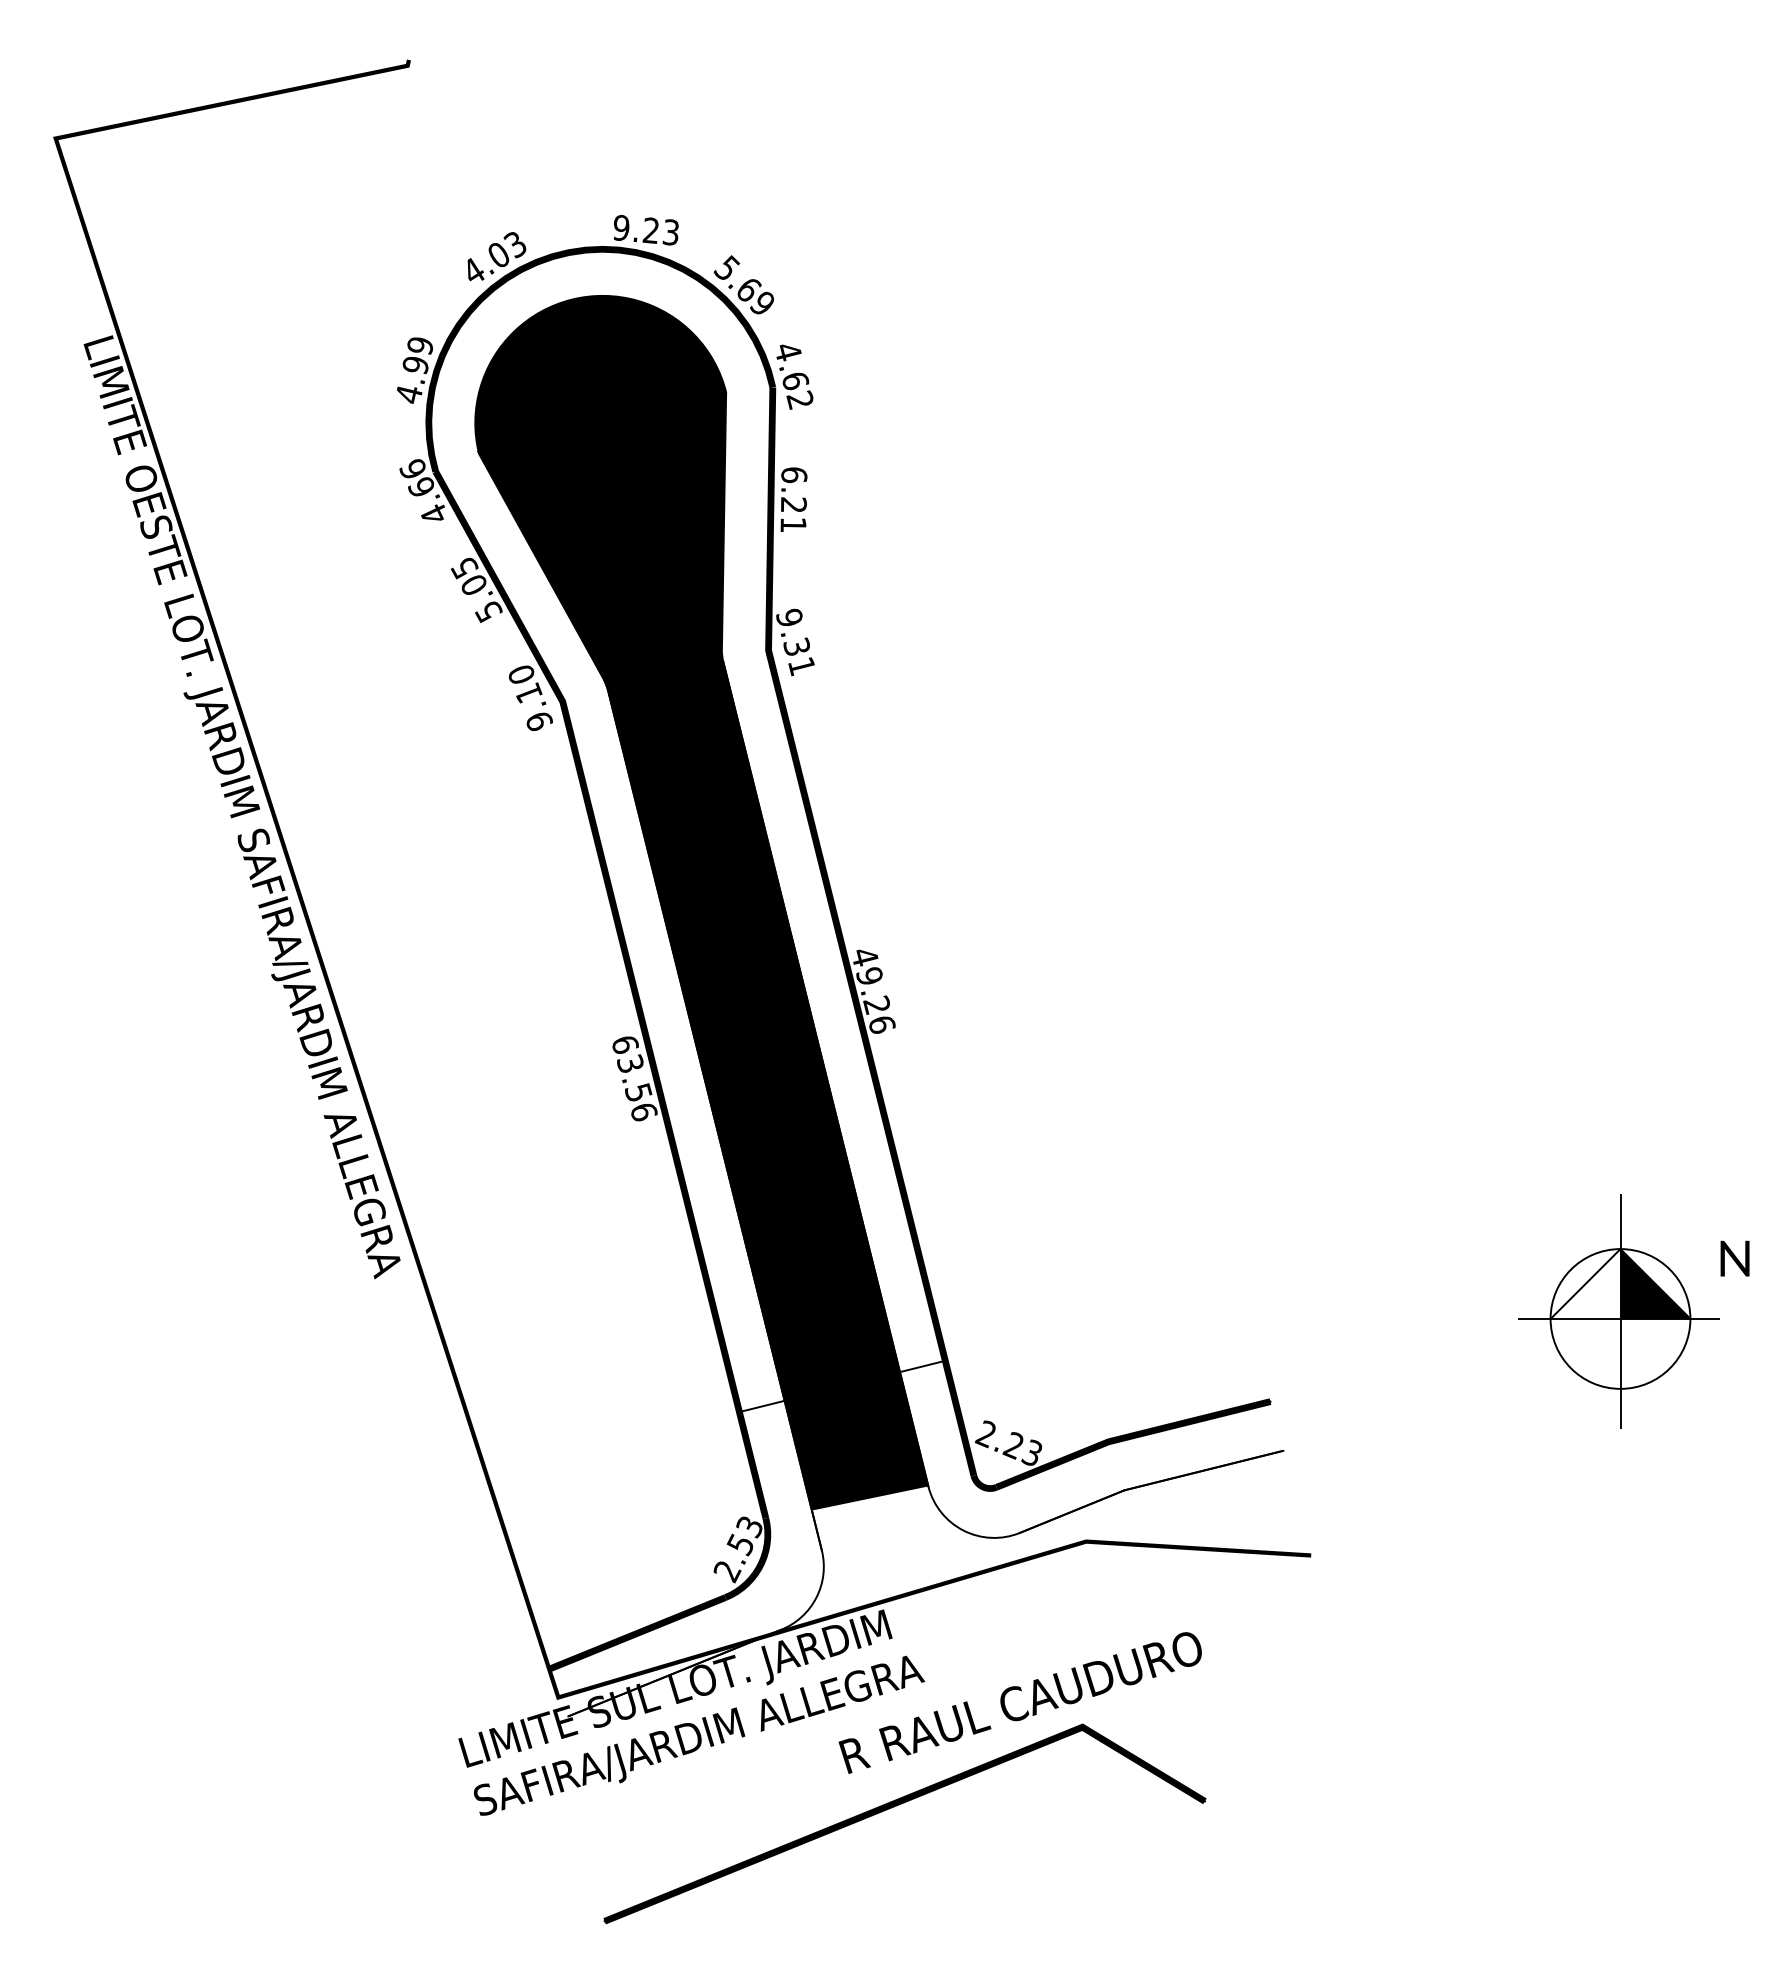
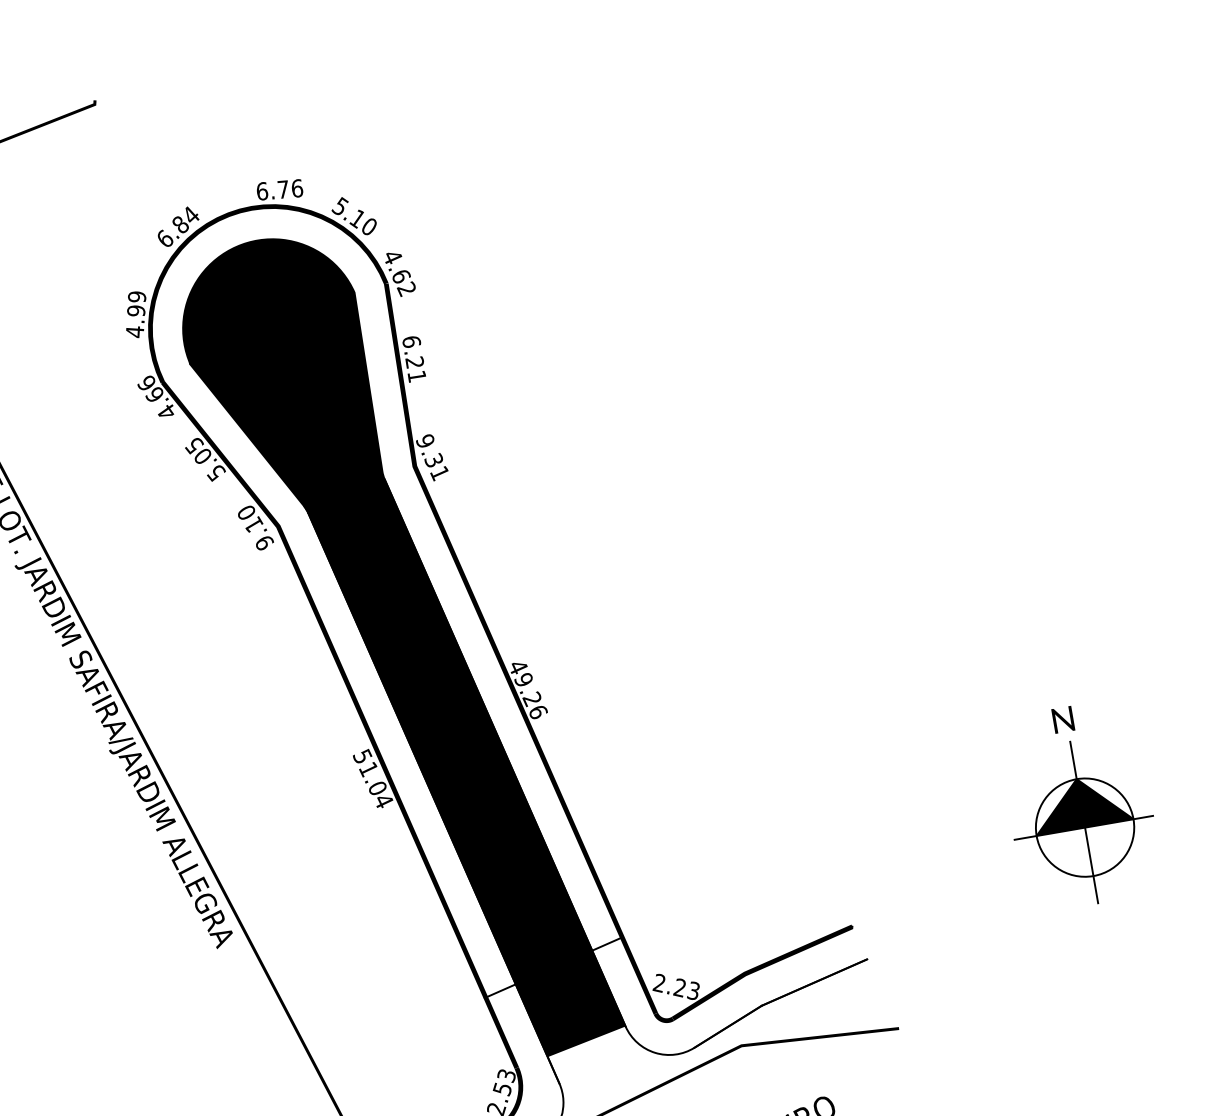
text: (645, 229) -> (279, 189), 9.23 -> 6.76
text: (495, 257) -> (178, 226), 4.03 -> 6.84
text: (754, 295) -> (362, 222), 5.69 -> 5.10
text: (634, 1078) -> (373, 779), 63.56 -> 51.04
text: (1734, 1258) -> (1062, 719), moved
fill: (1585, 1283) -> (1056, 807), added

